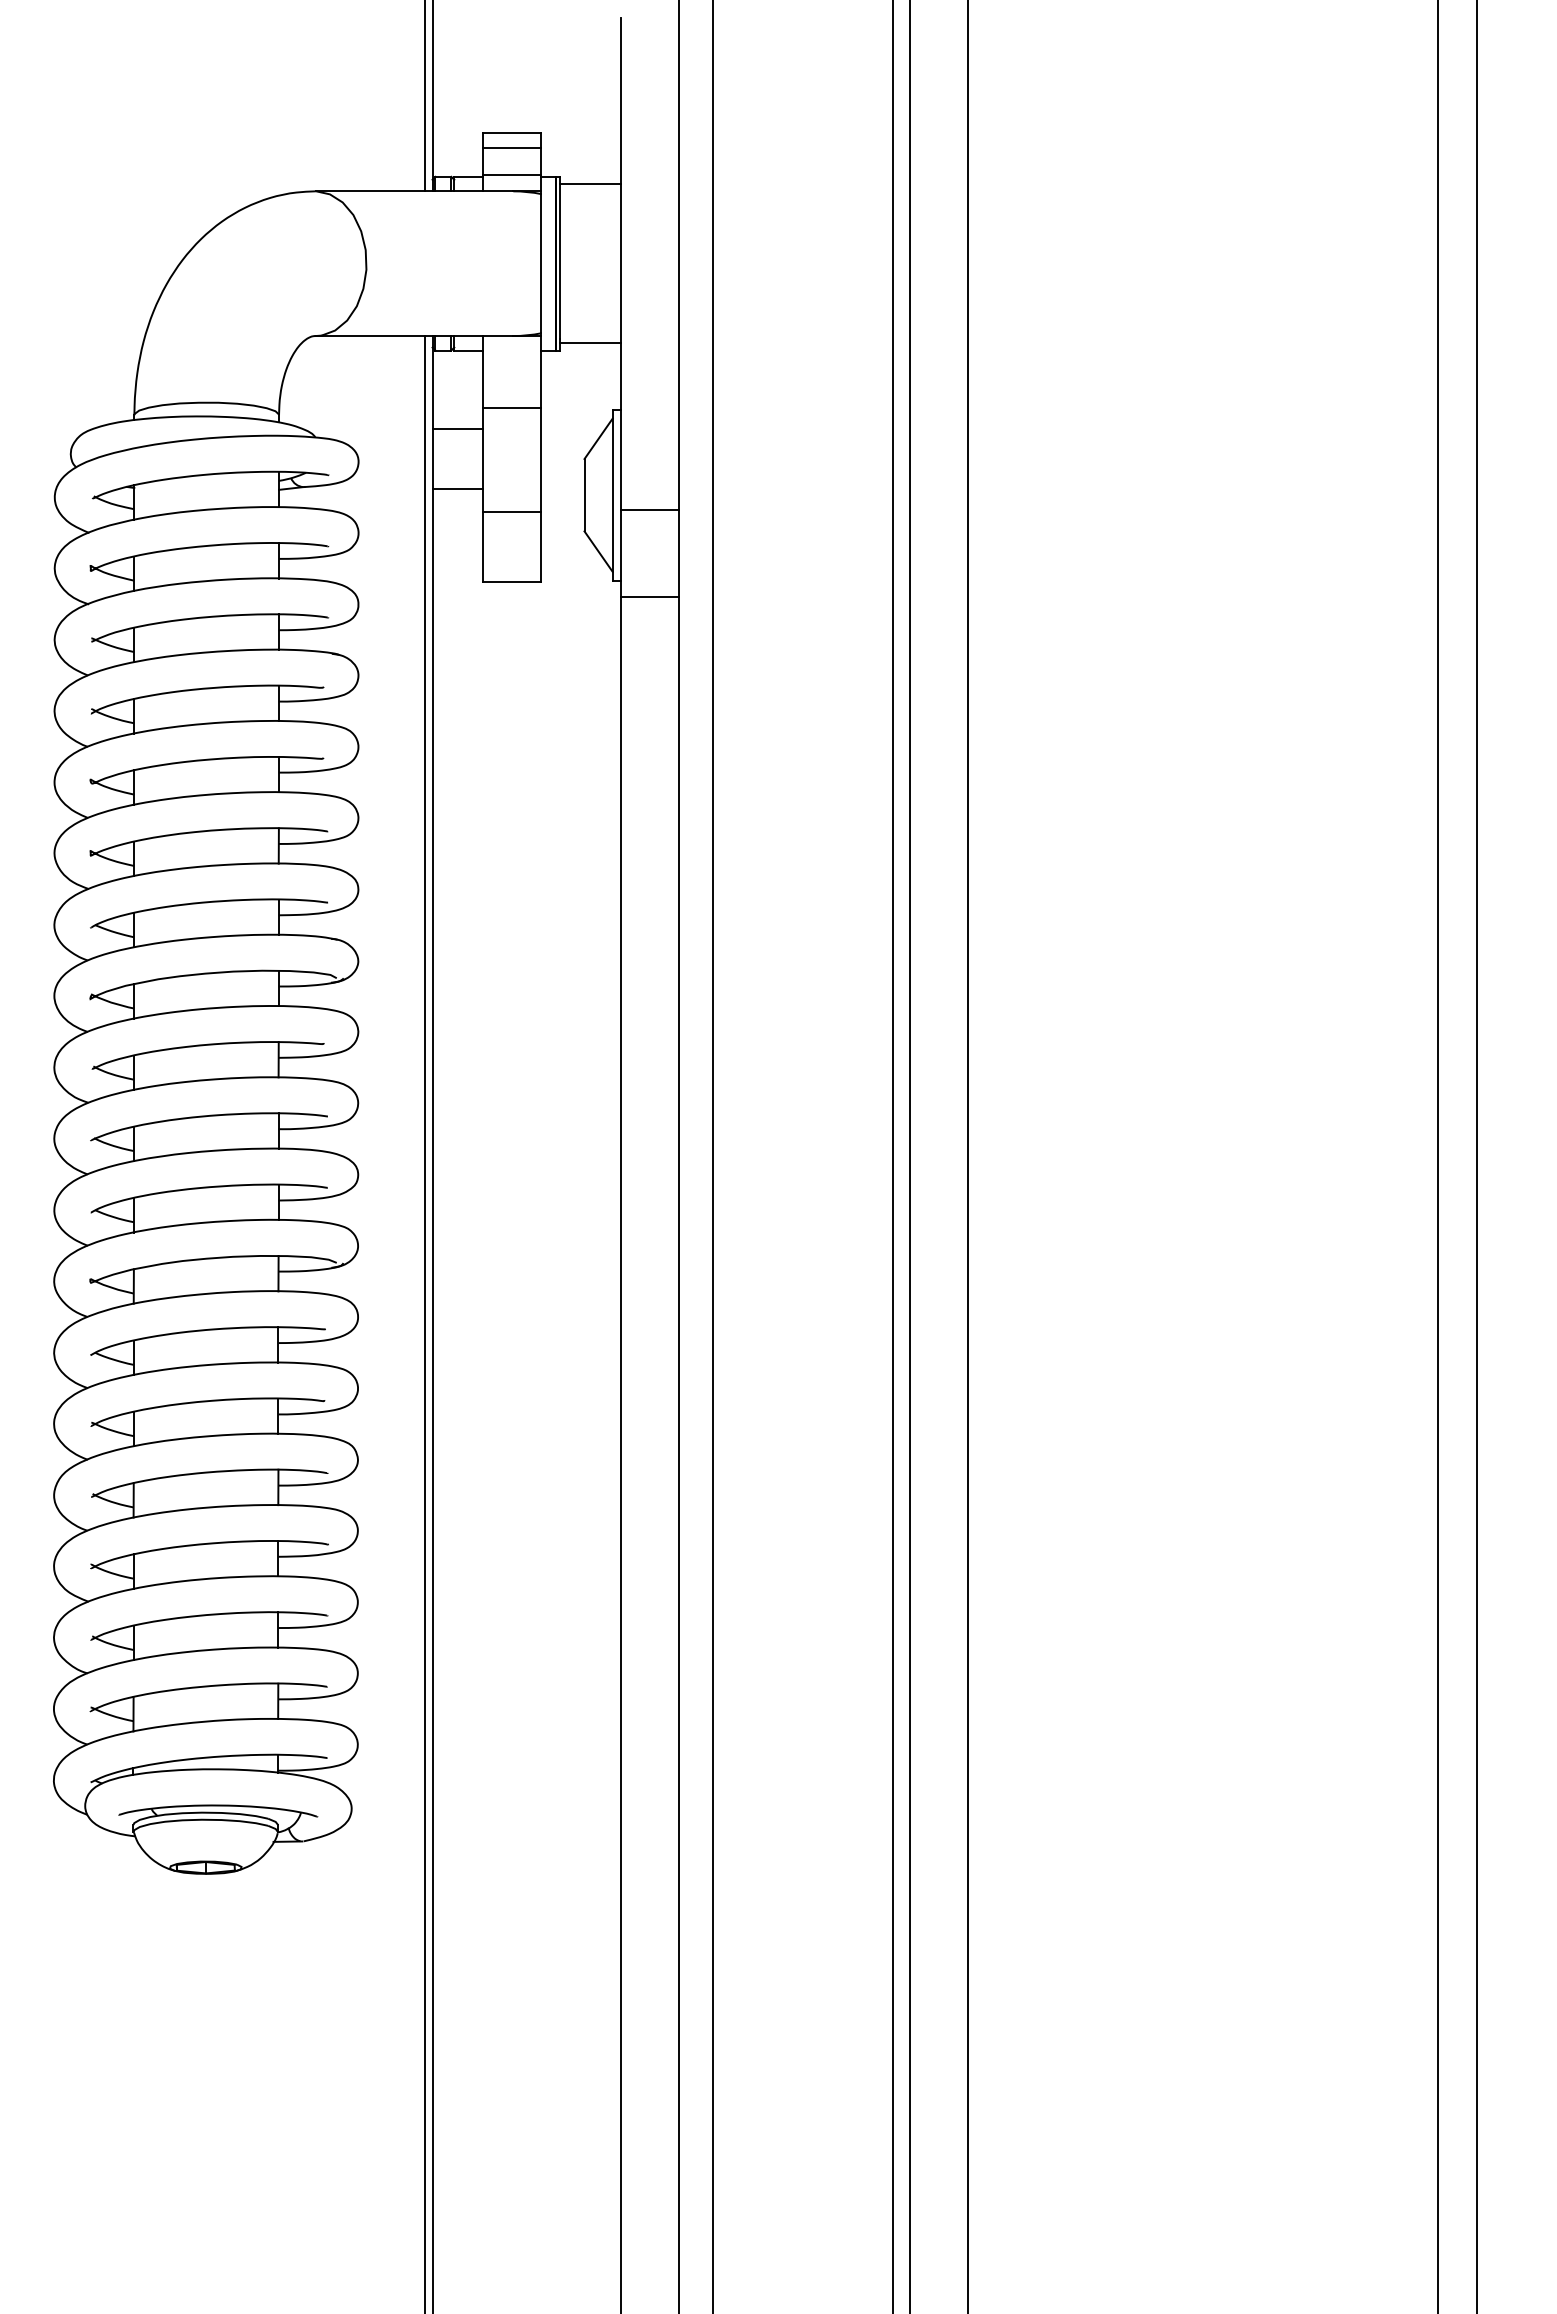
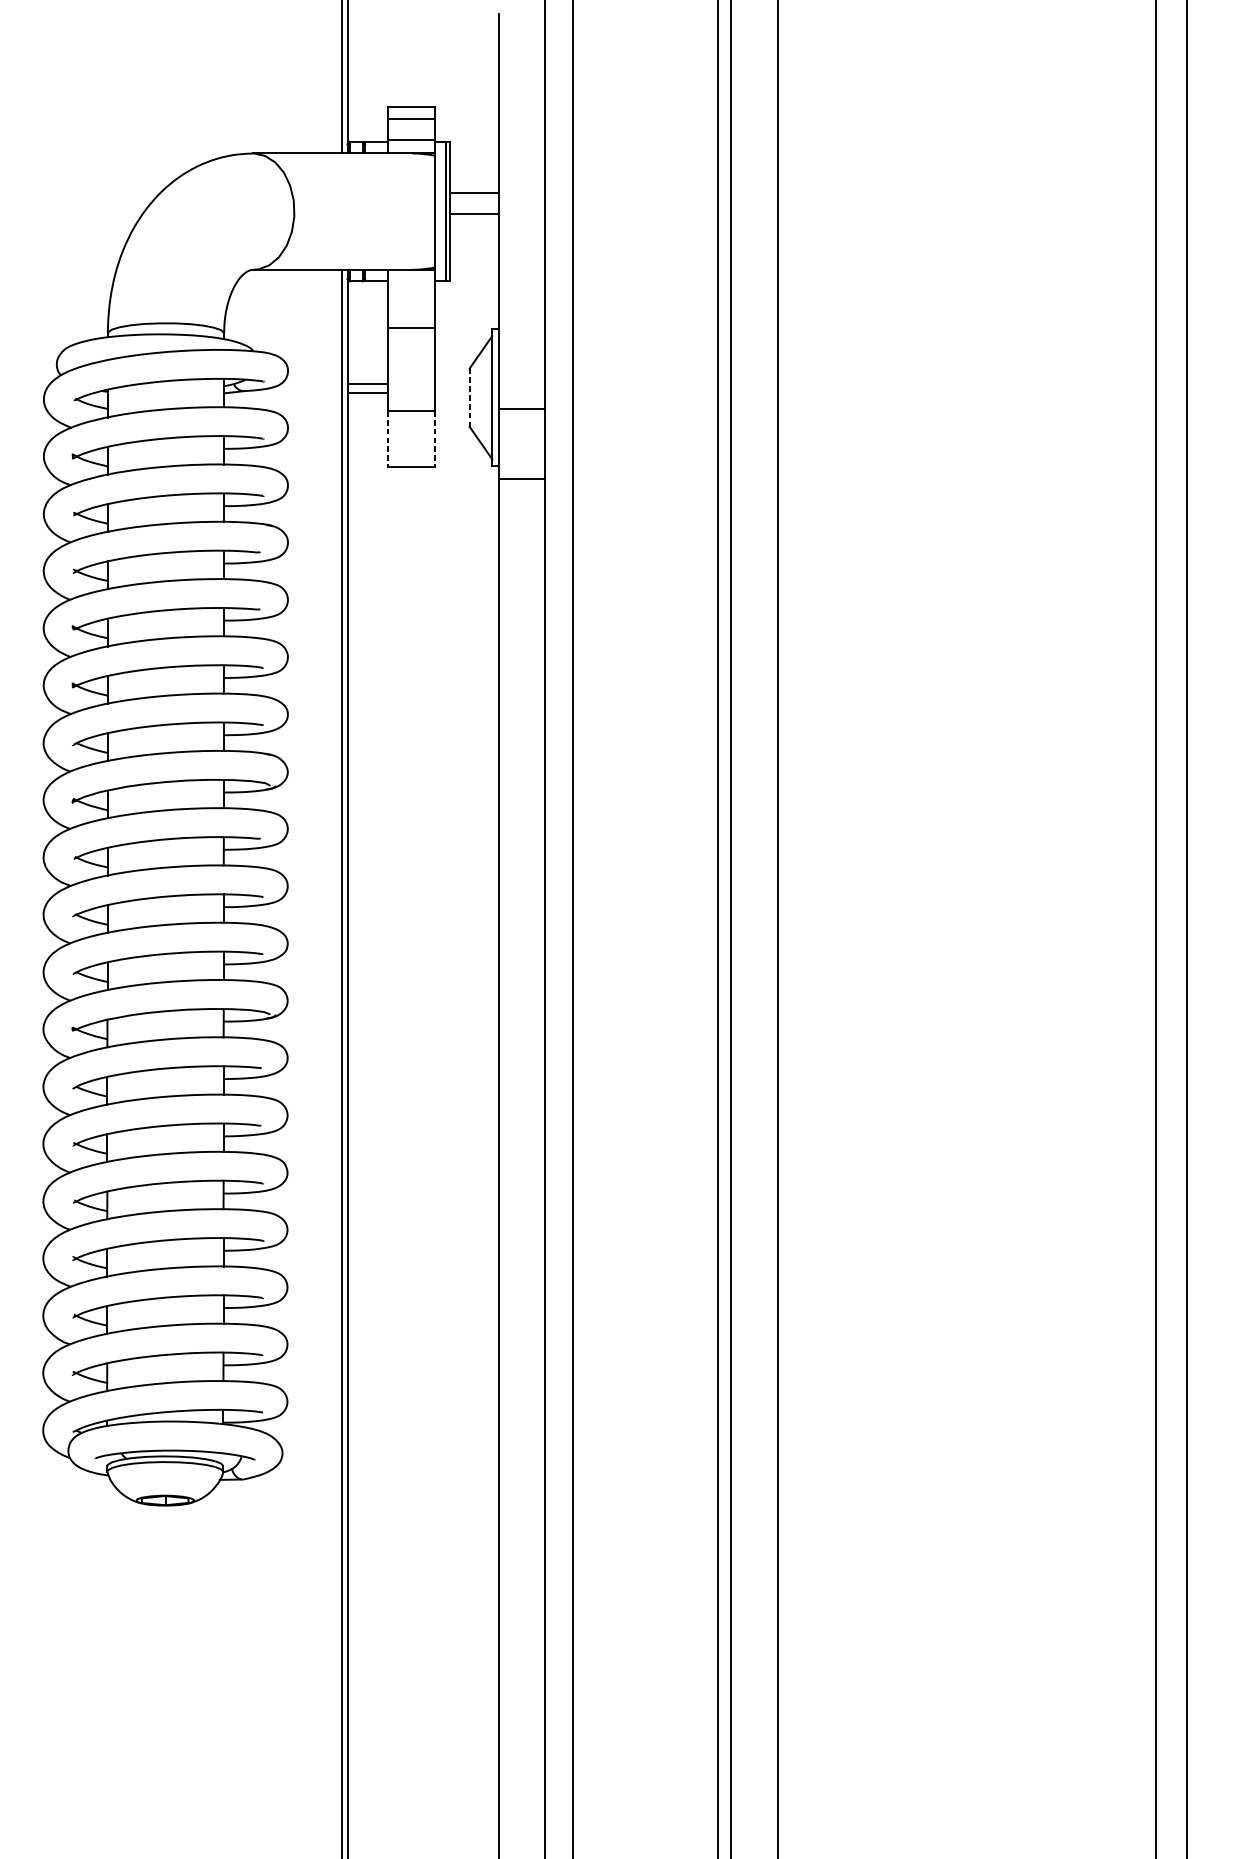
line: (589, 184) -> (473, 193), moved
line: (589, 343) -> (473, 213), moved
line: (457, 428) -> (367, 384), moved
line: (584, 495) -> (469, 397), solid -> dashed
line: (483, 547) -> (388, 439), solid -> dashed
line: (541, 547) -> (435, 439), solid -> dashed

